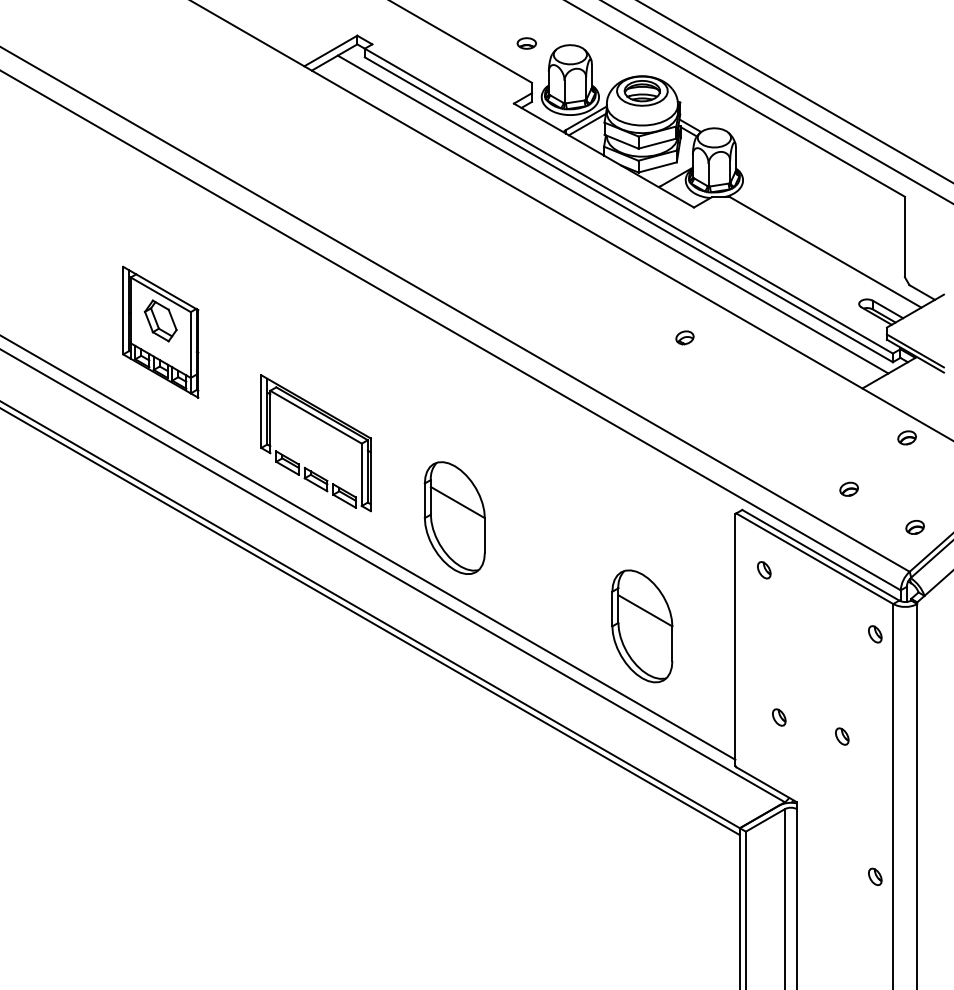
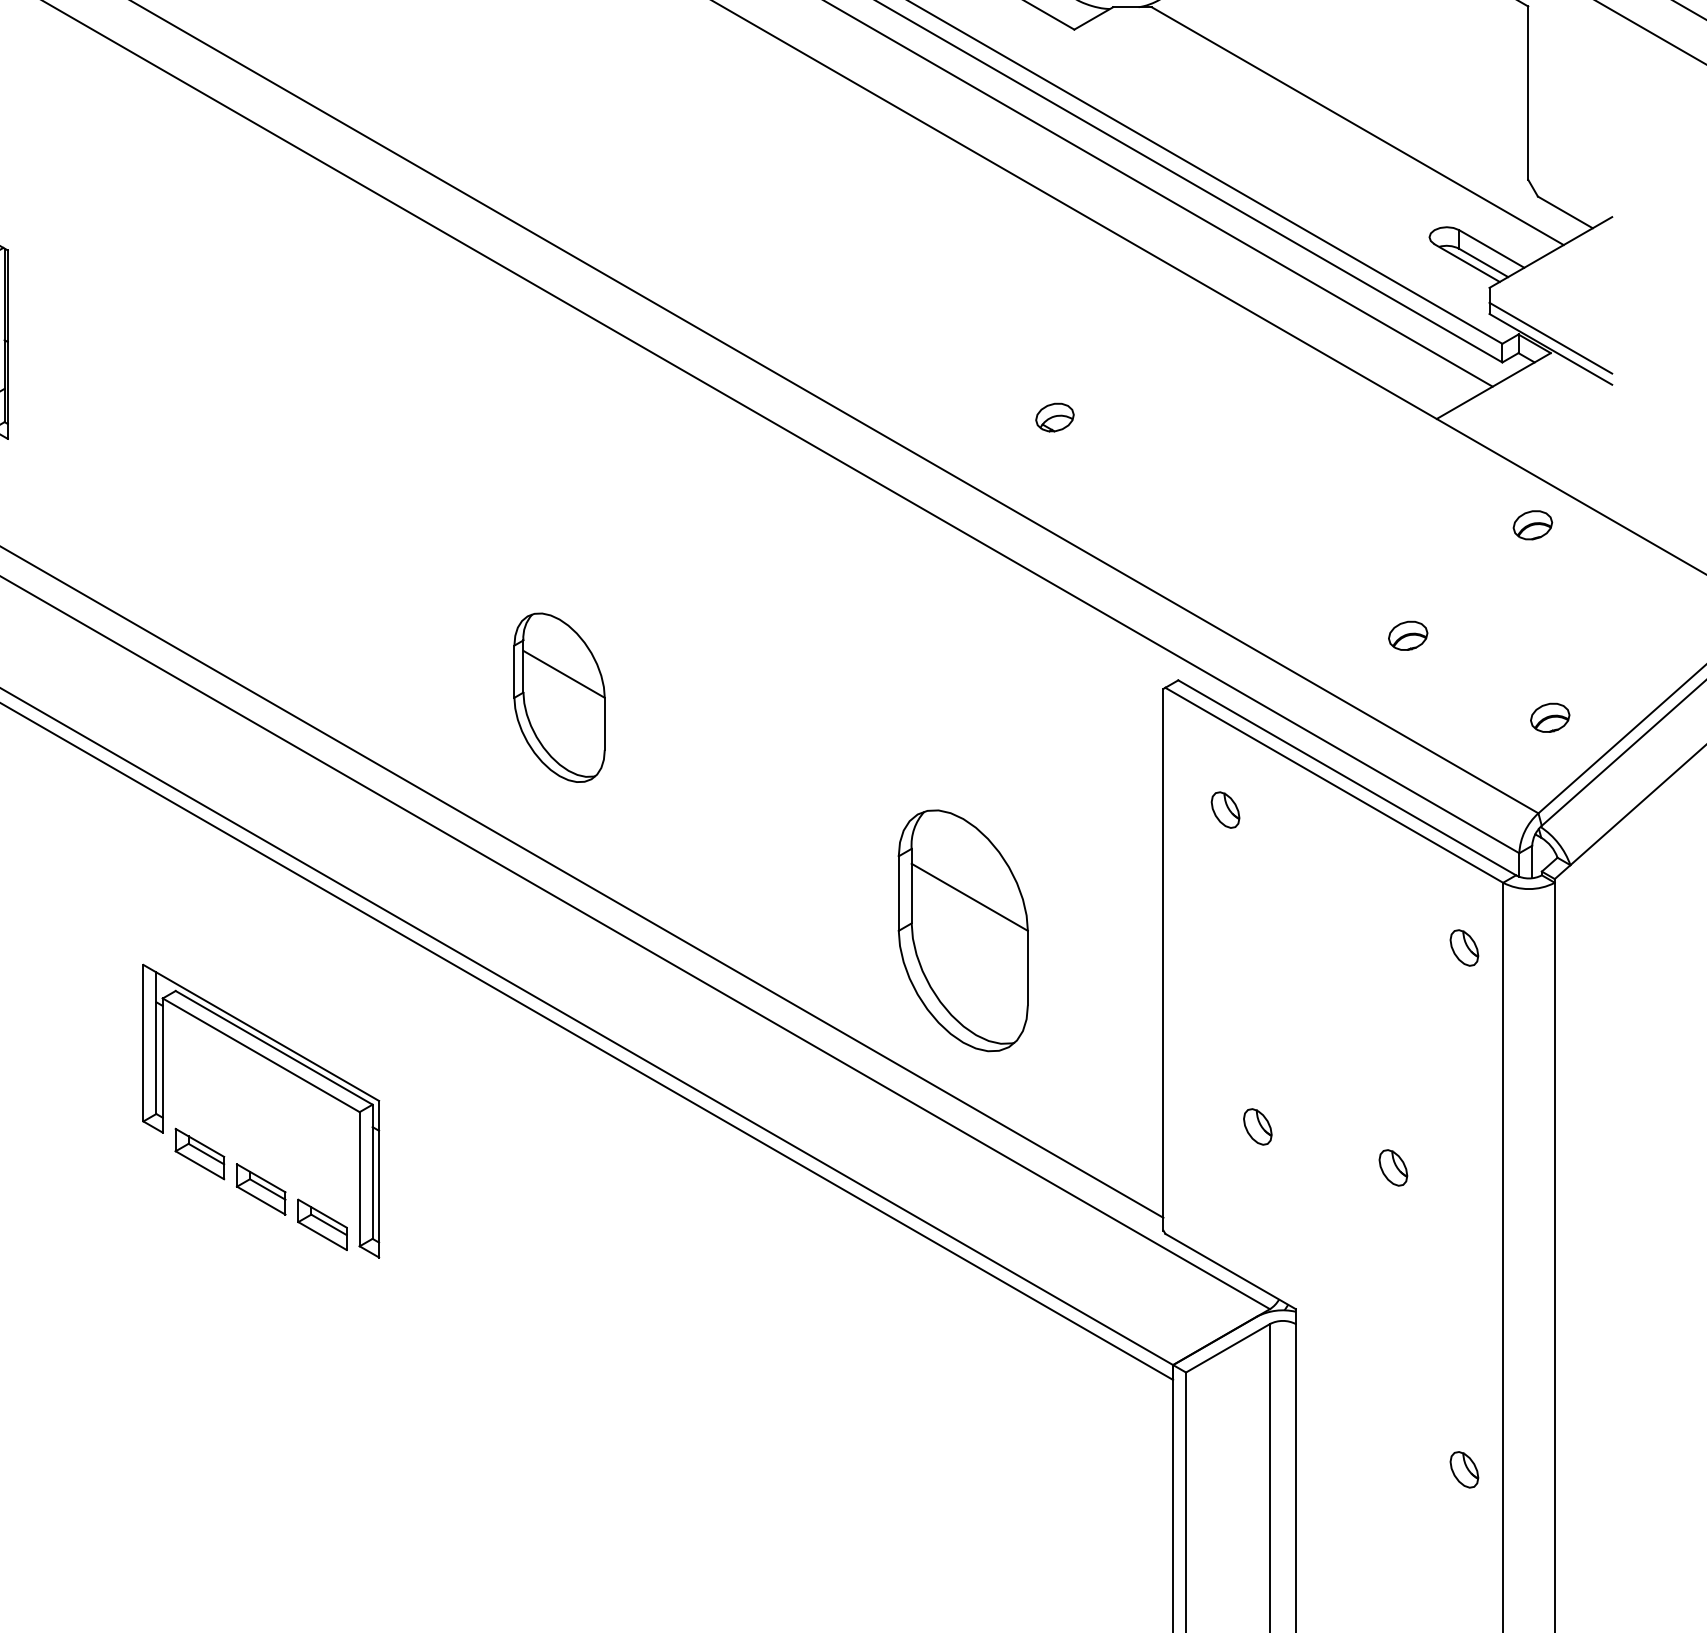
part: (684, 337) -> (1053, 416), moved
part: (324, 423) -> (279, 1068), moved
part: (454, 517) -> (559, 696), size x0.7

